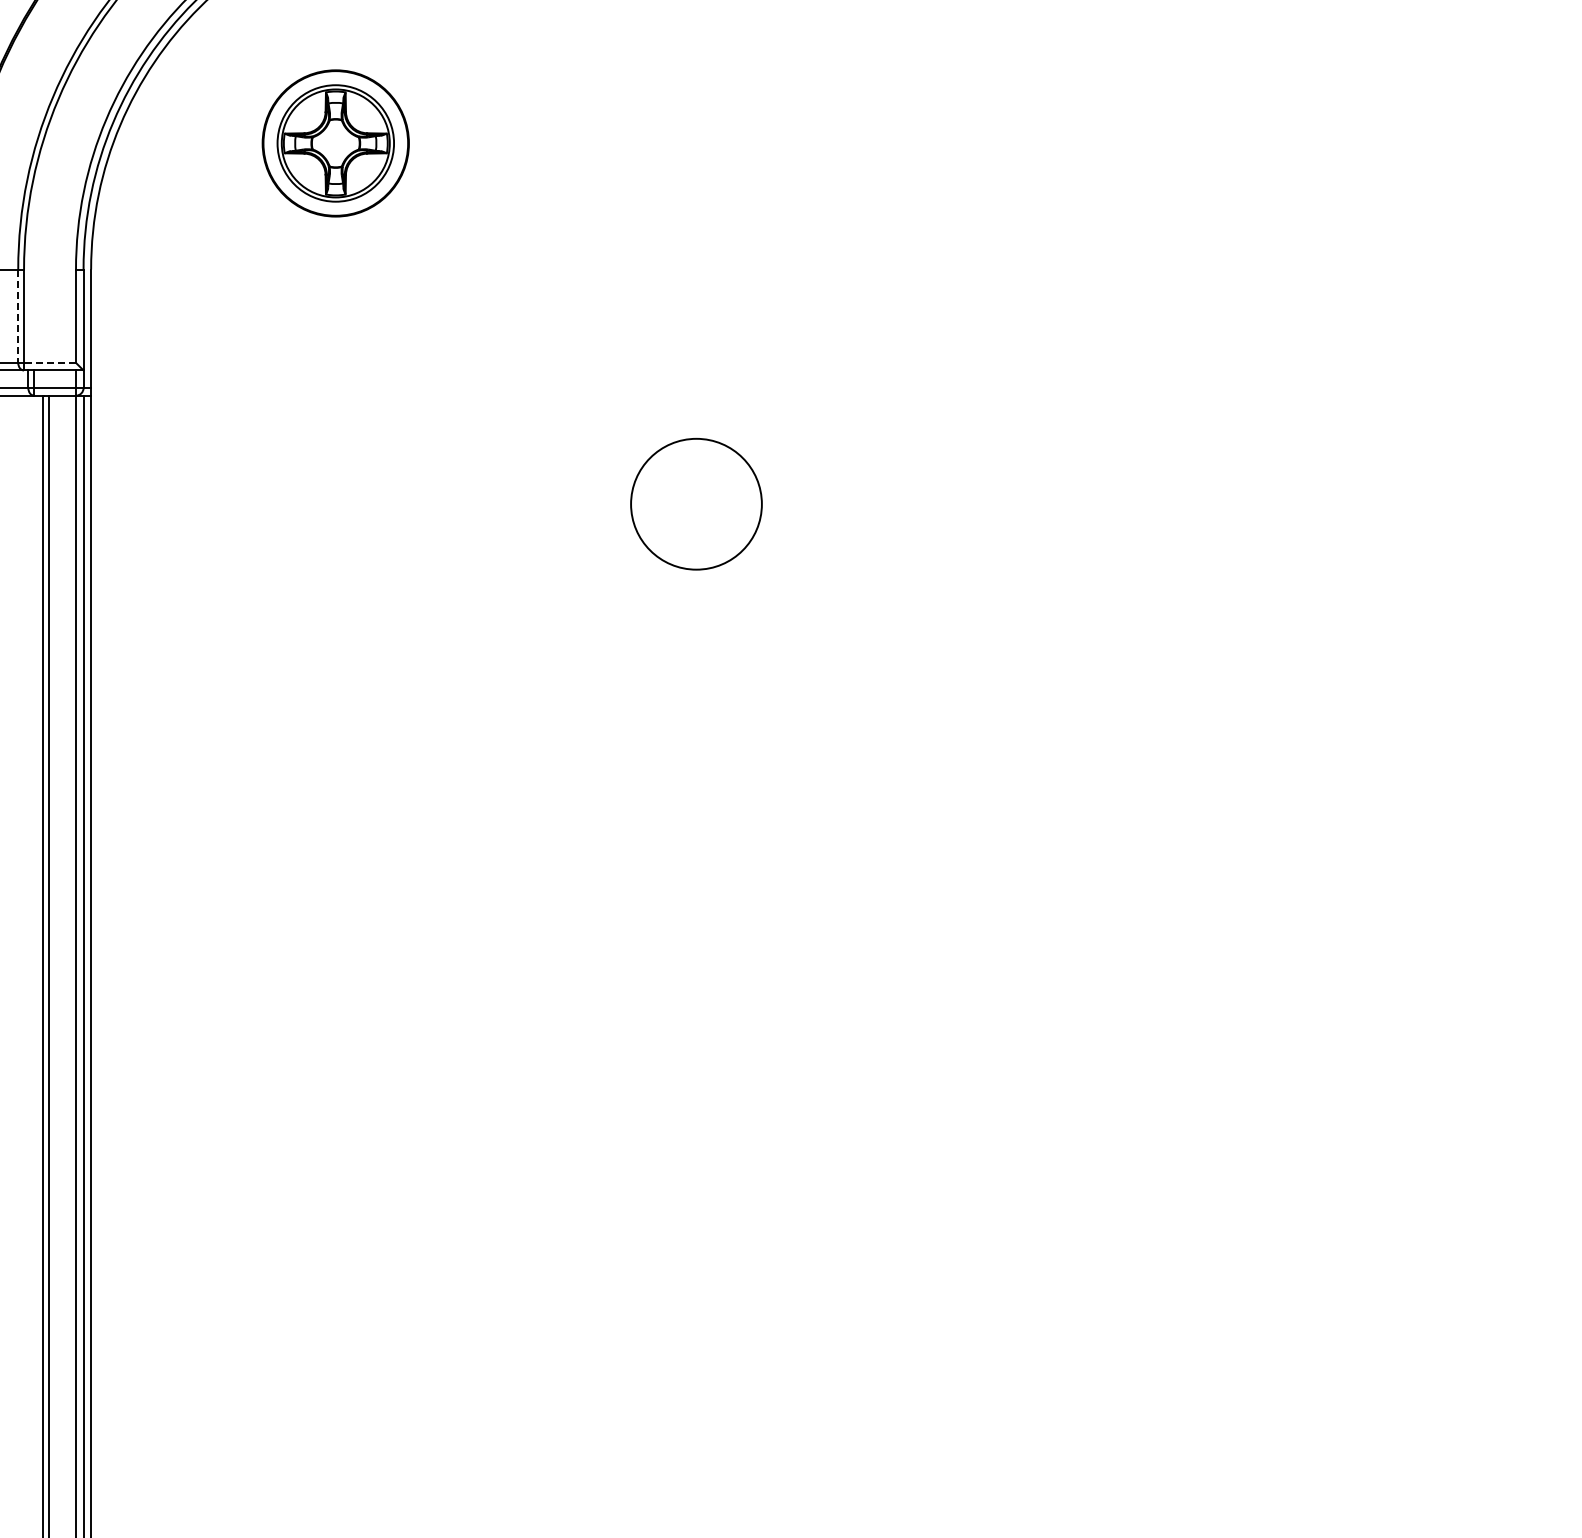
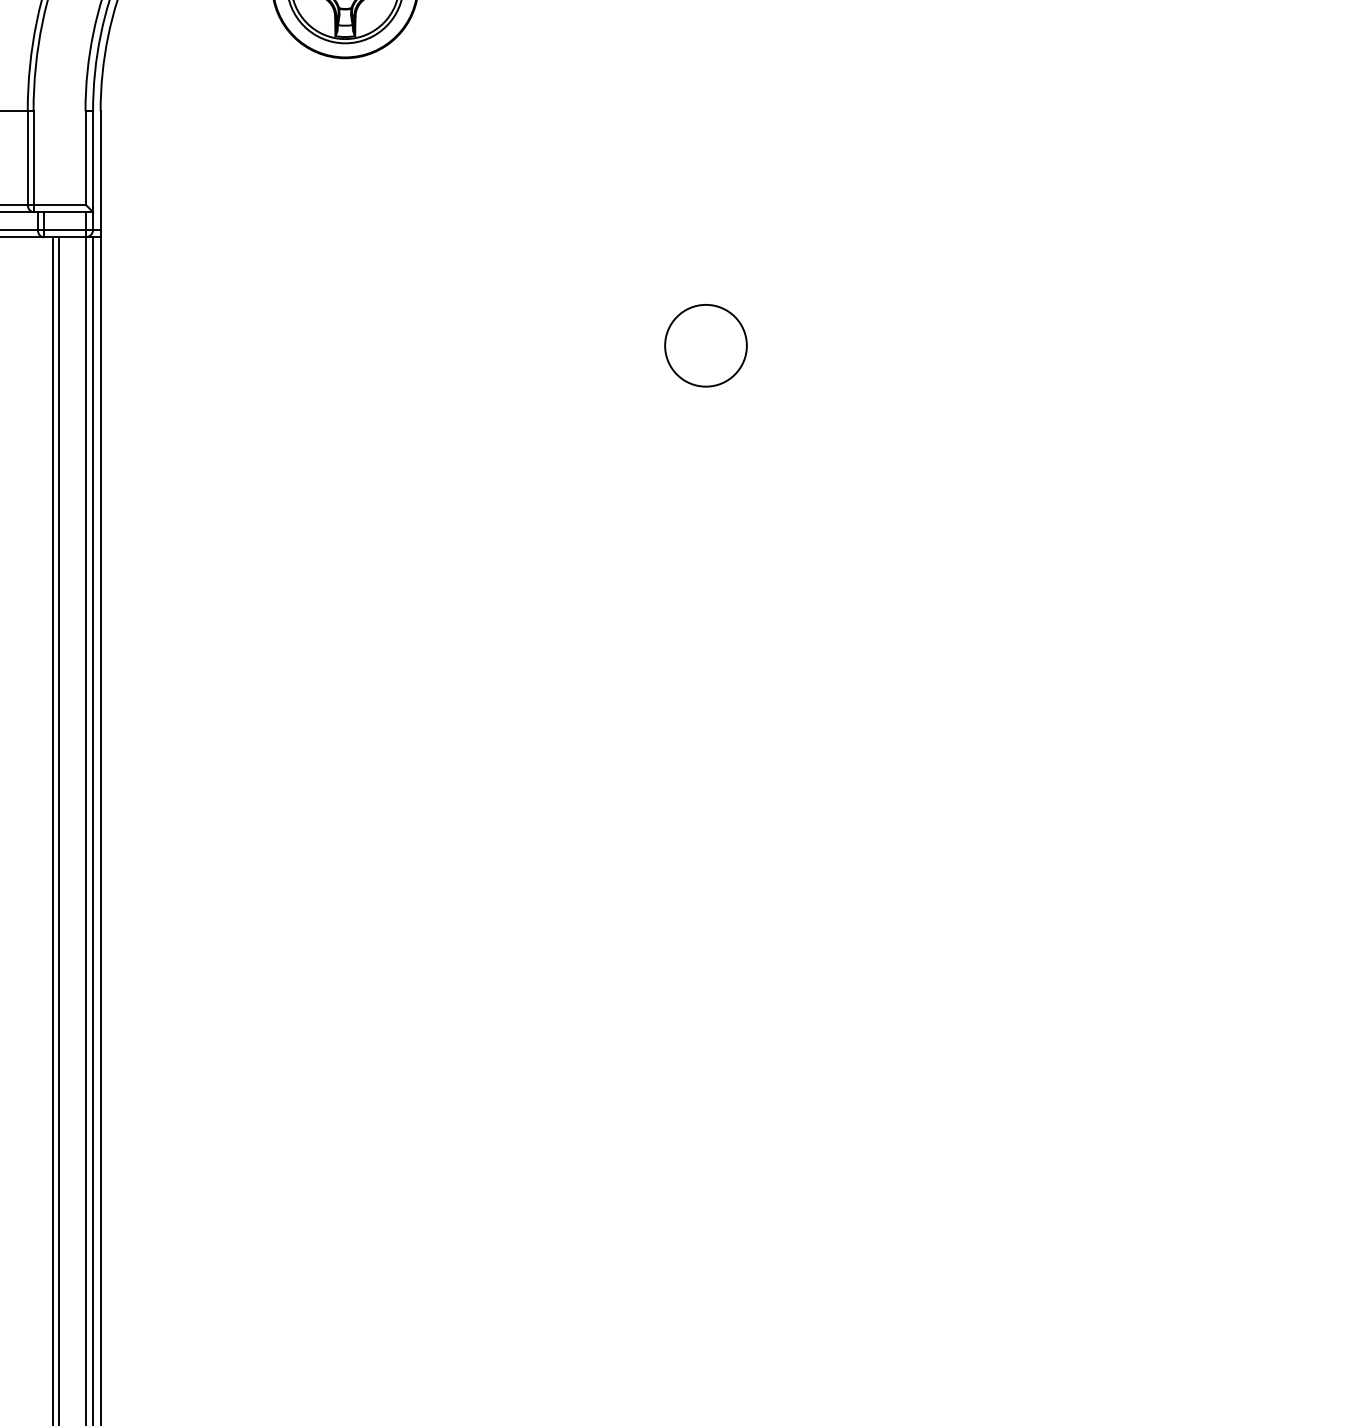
line: (18, 316) -> (28, 158), dashed -> solid
line: (50, 362) -> (60, 204), dashed -> solid
circle: (696, 503) -> (706, 345), size x0.62

